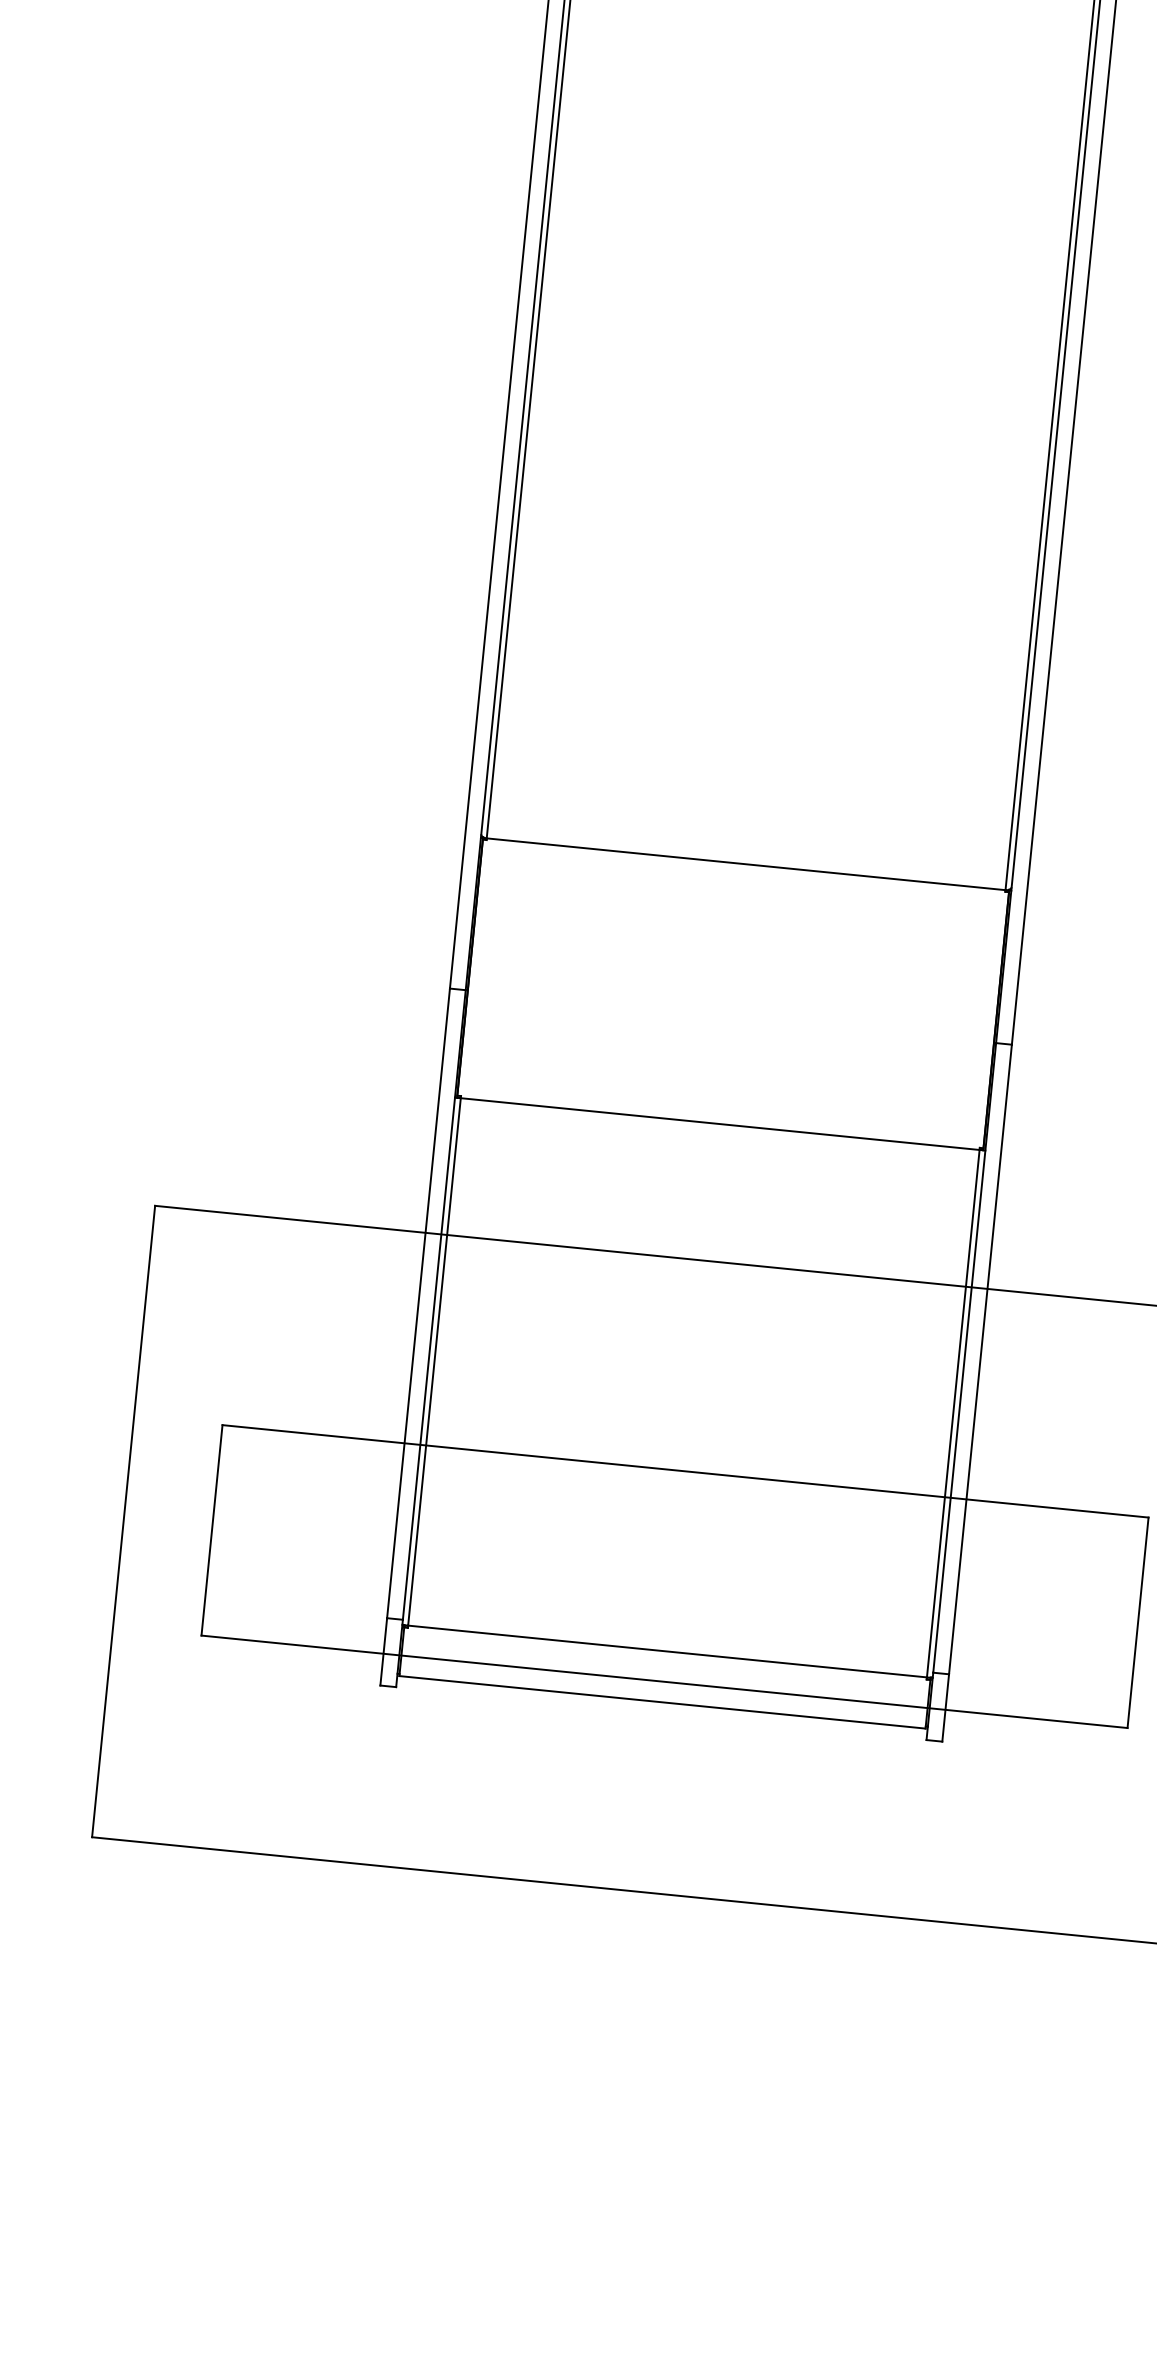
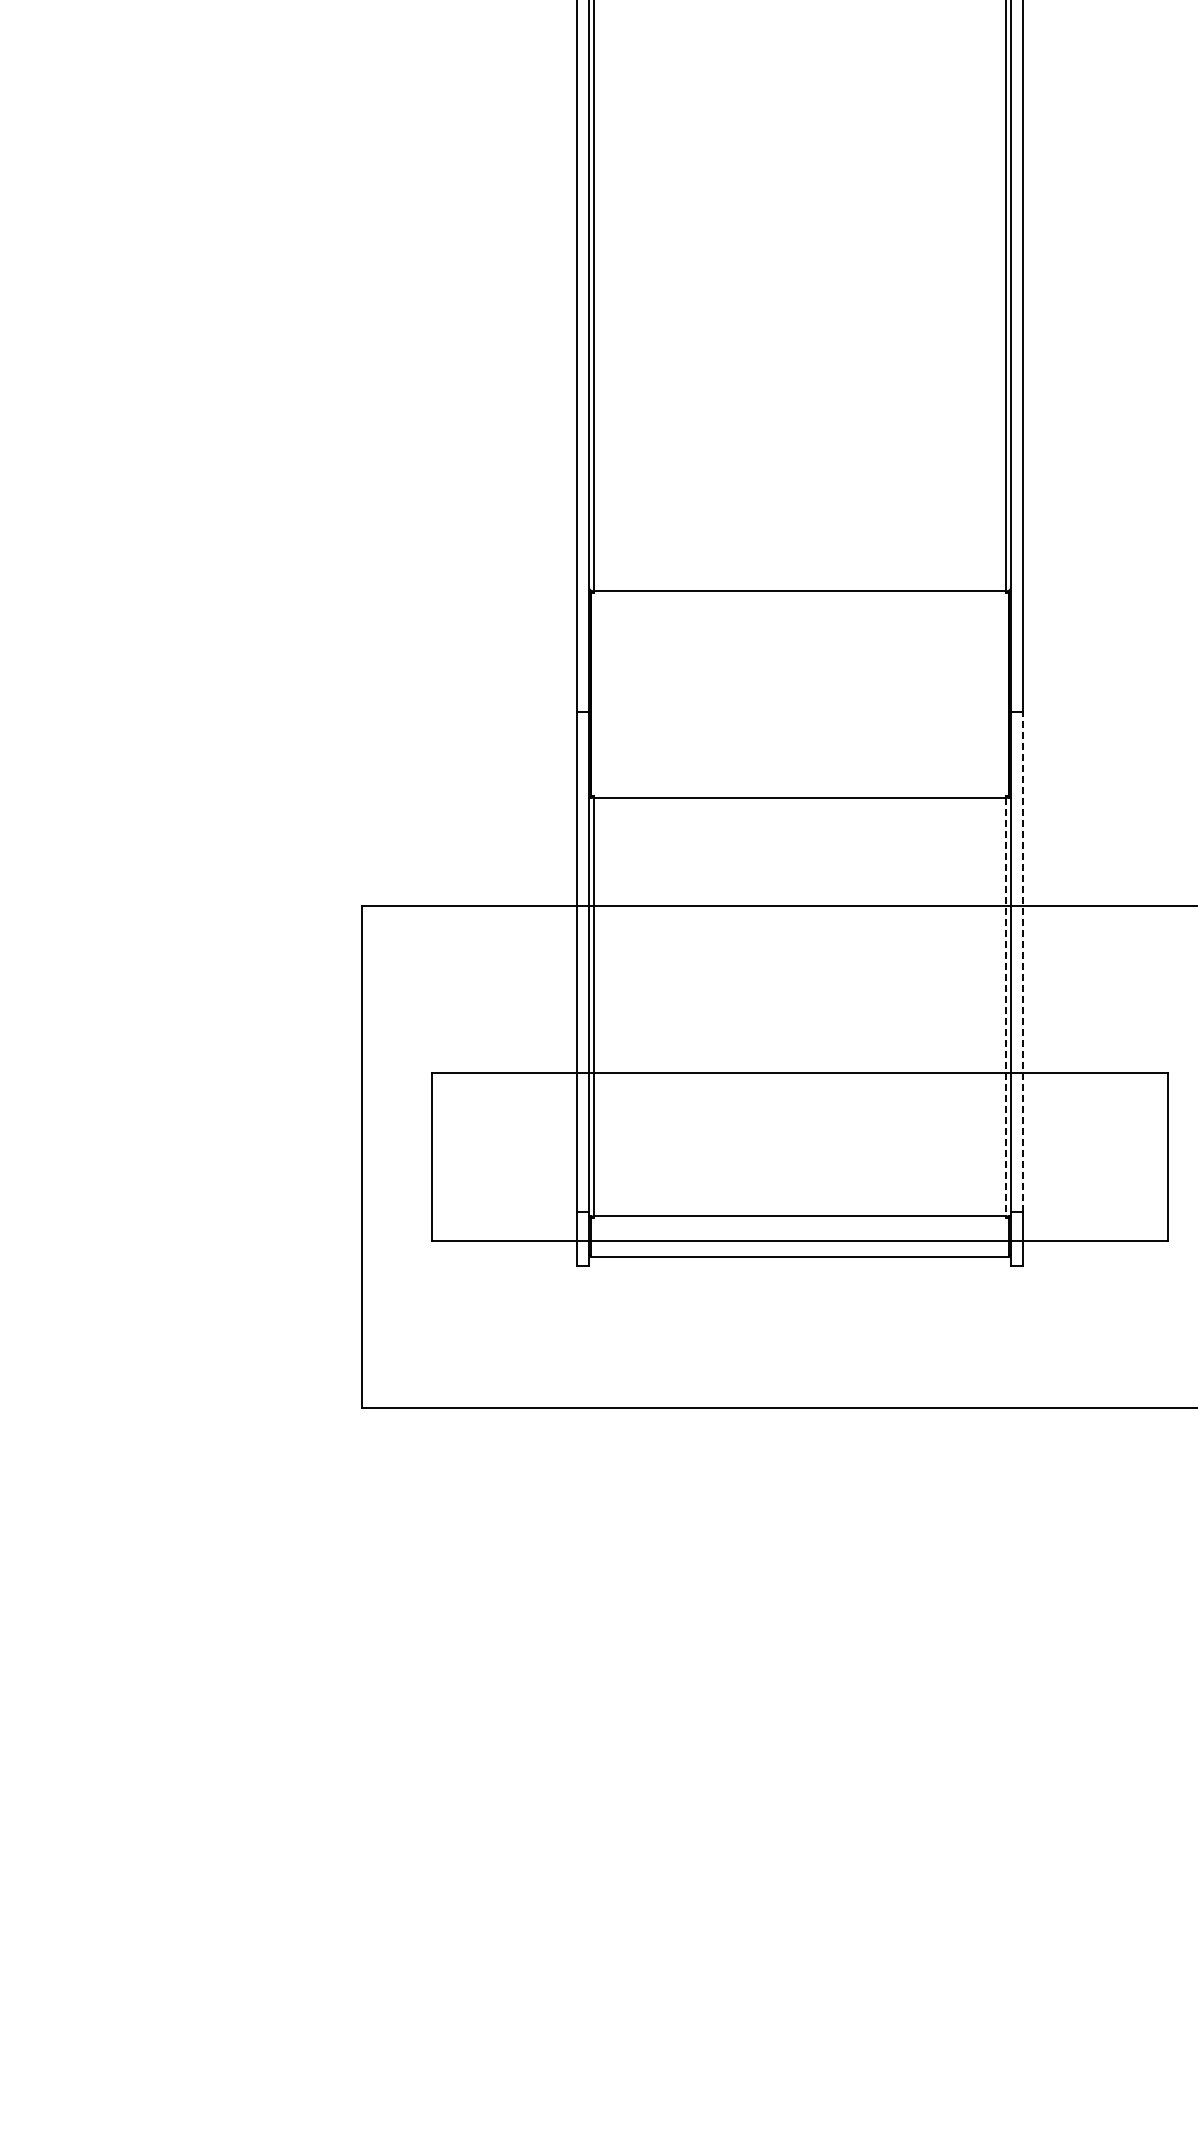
line: (980, 1359) -> (1023, 962), solid -> dashed
line: (953, 1414) -> (1006, 1007), solid -> dashed

